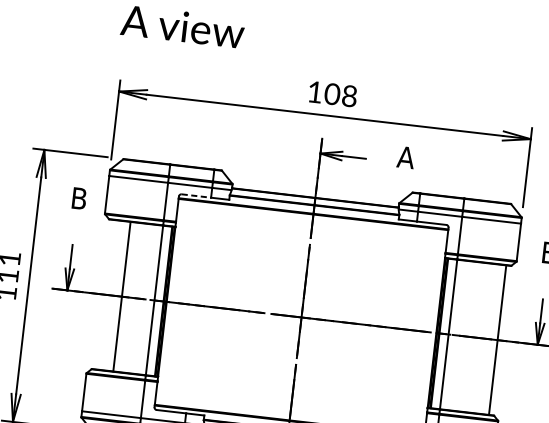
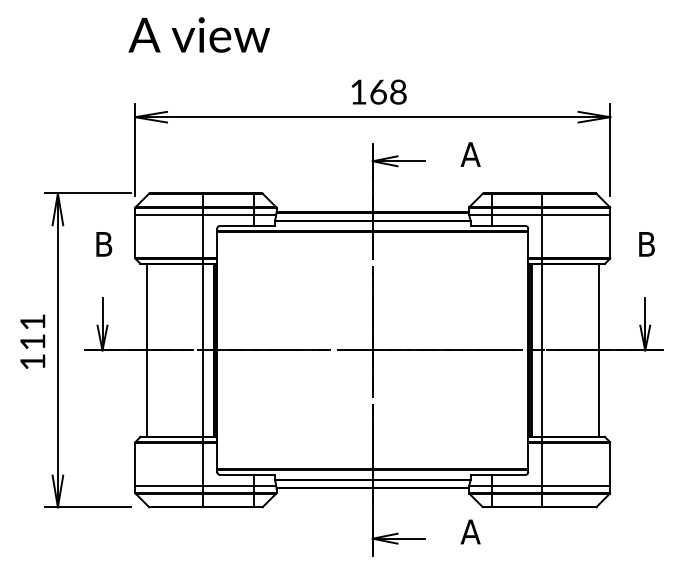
text: (332, 93) -> (378, 91), 108 -> 168
line: (196, 195) -> (237, 225), dashed -> solid
line: (121, 296) -> (146, 350), moved

